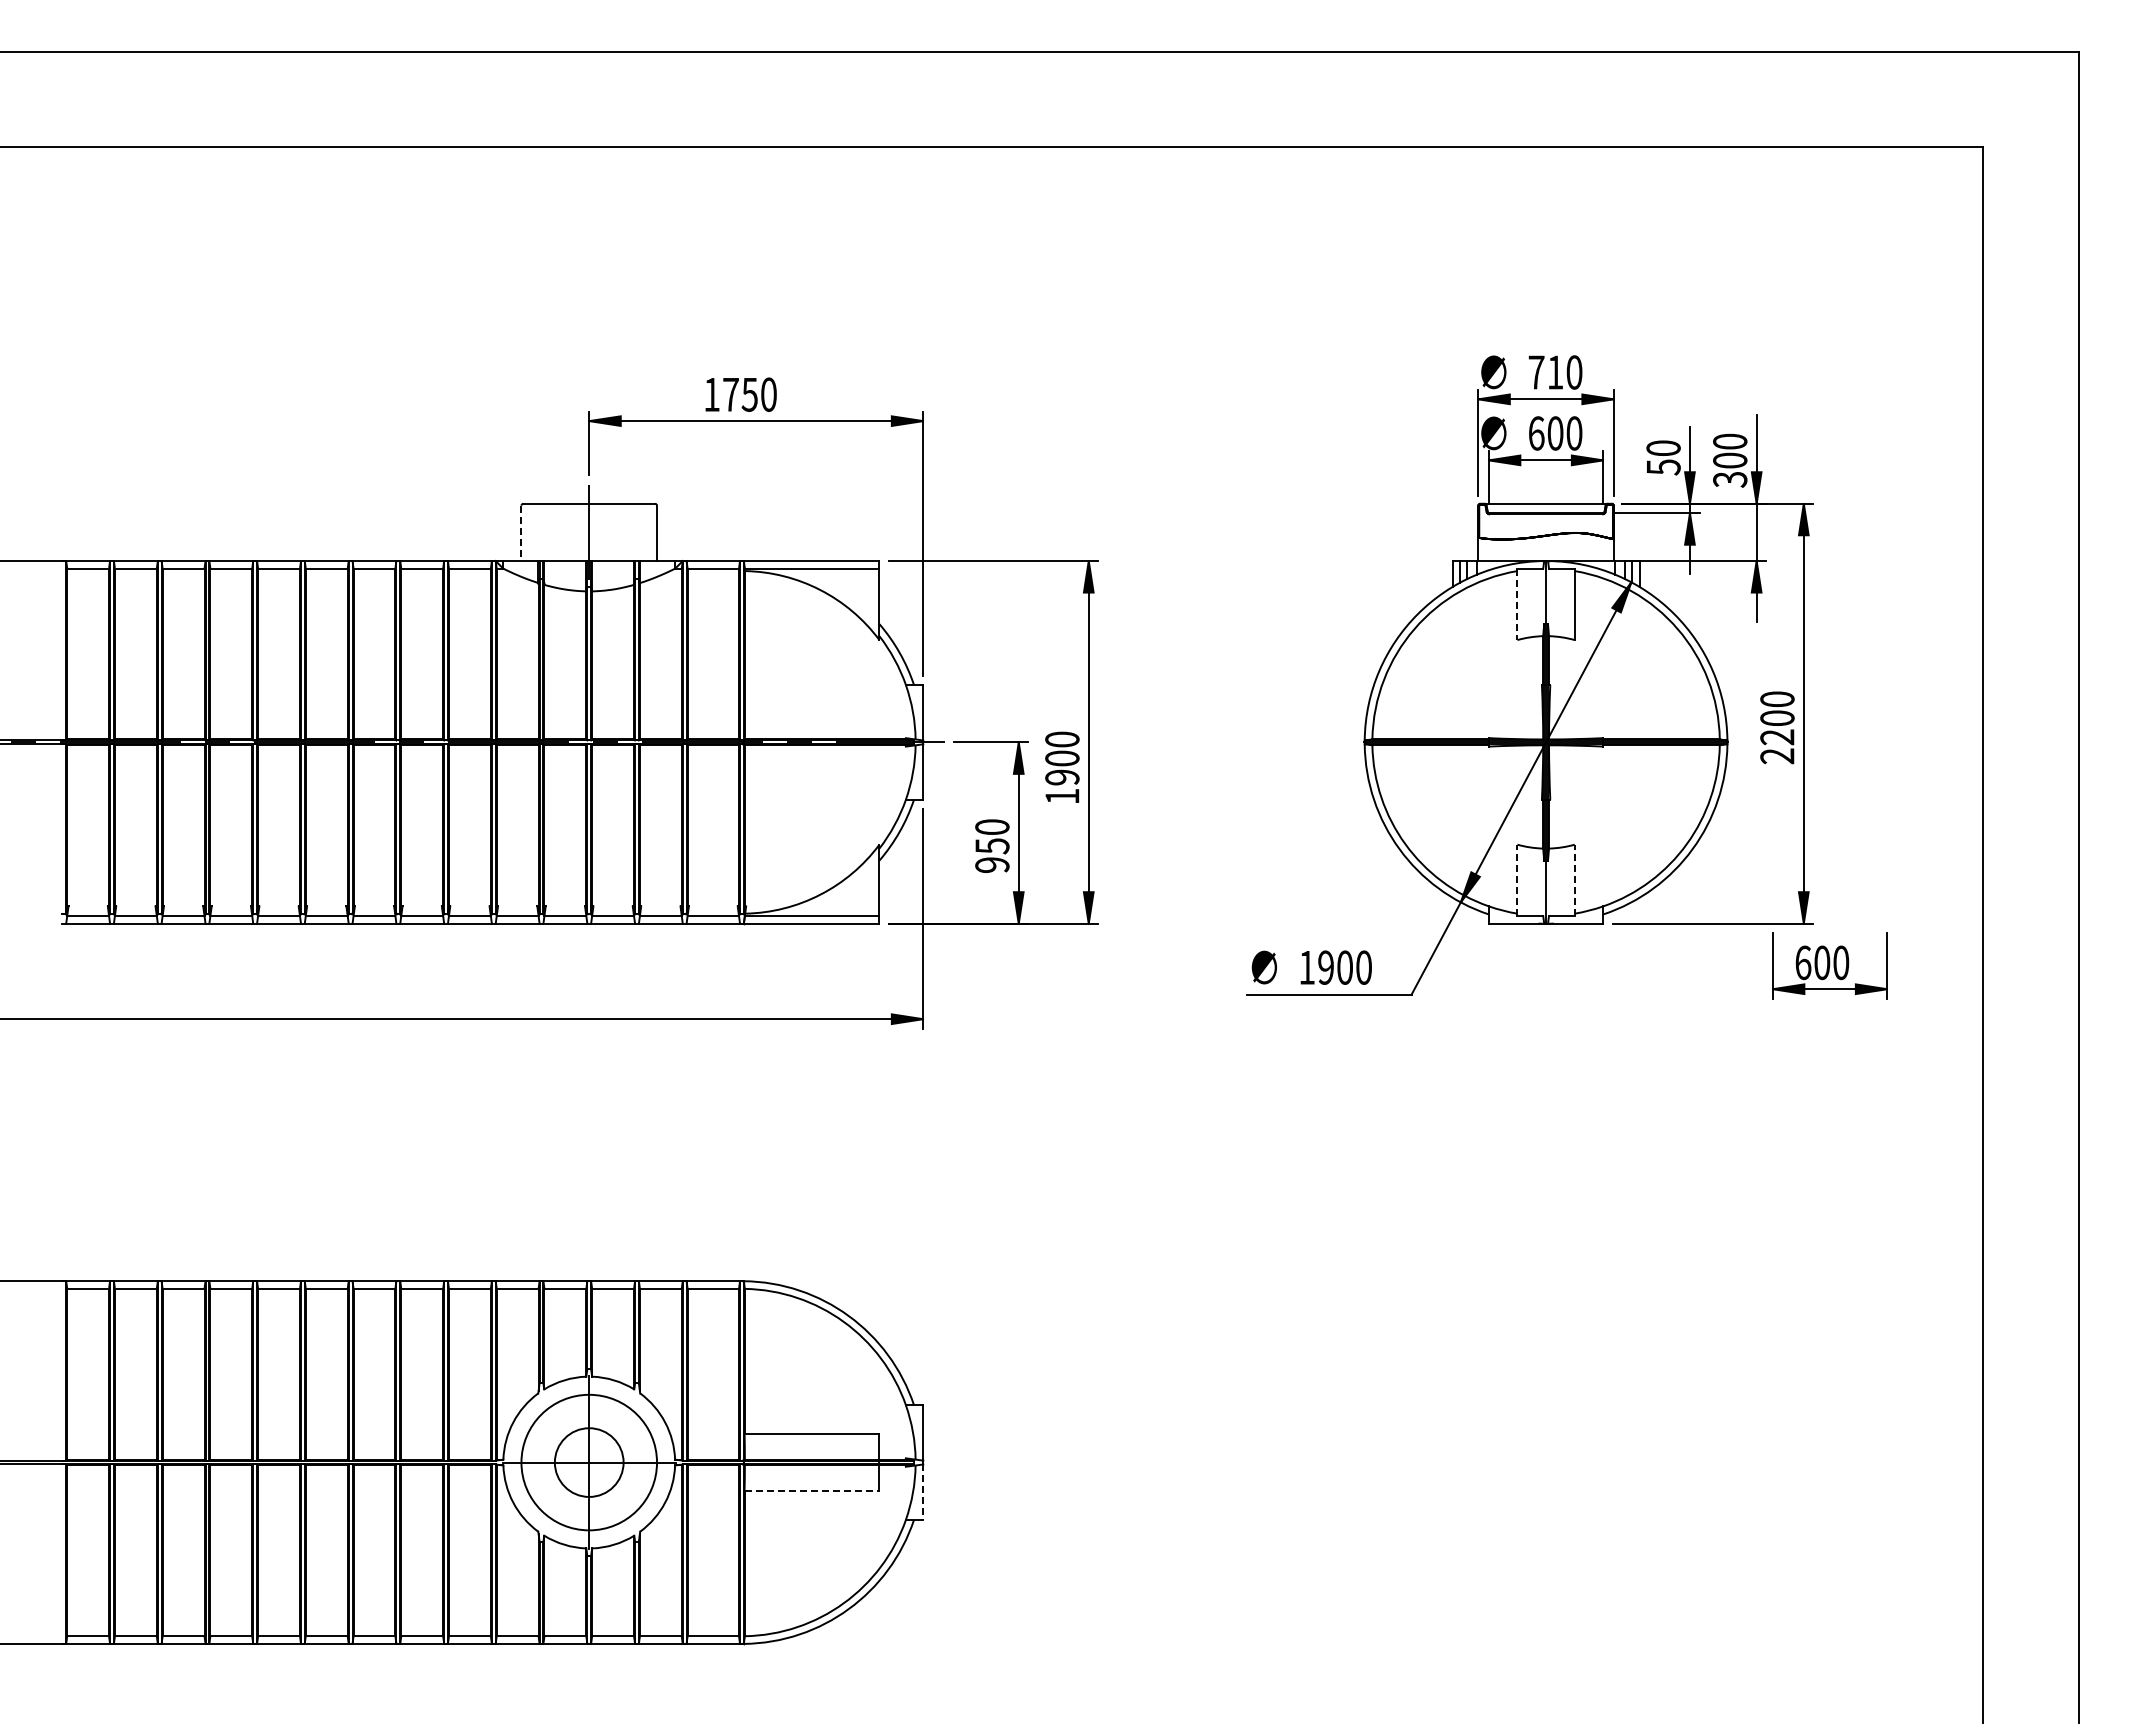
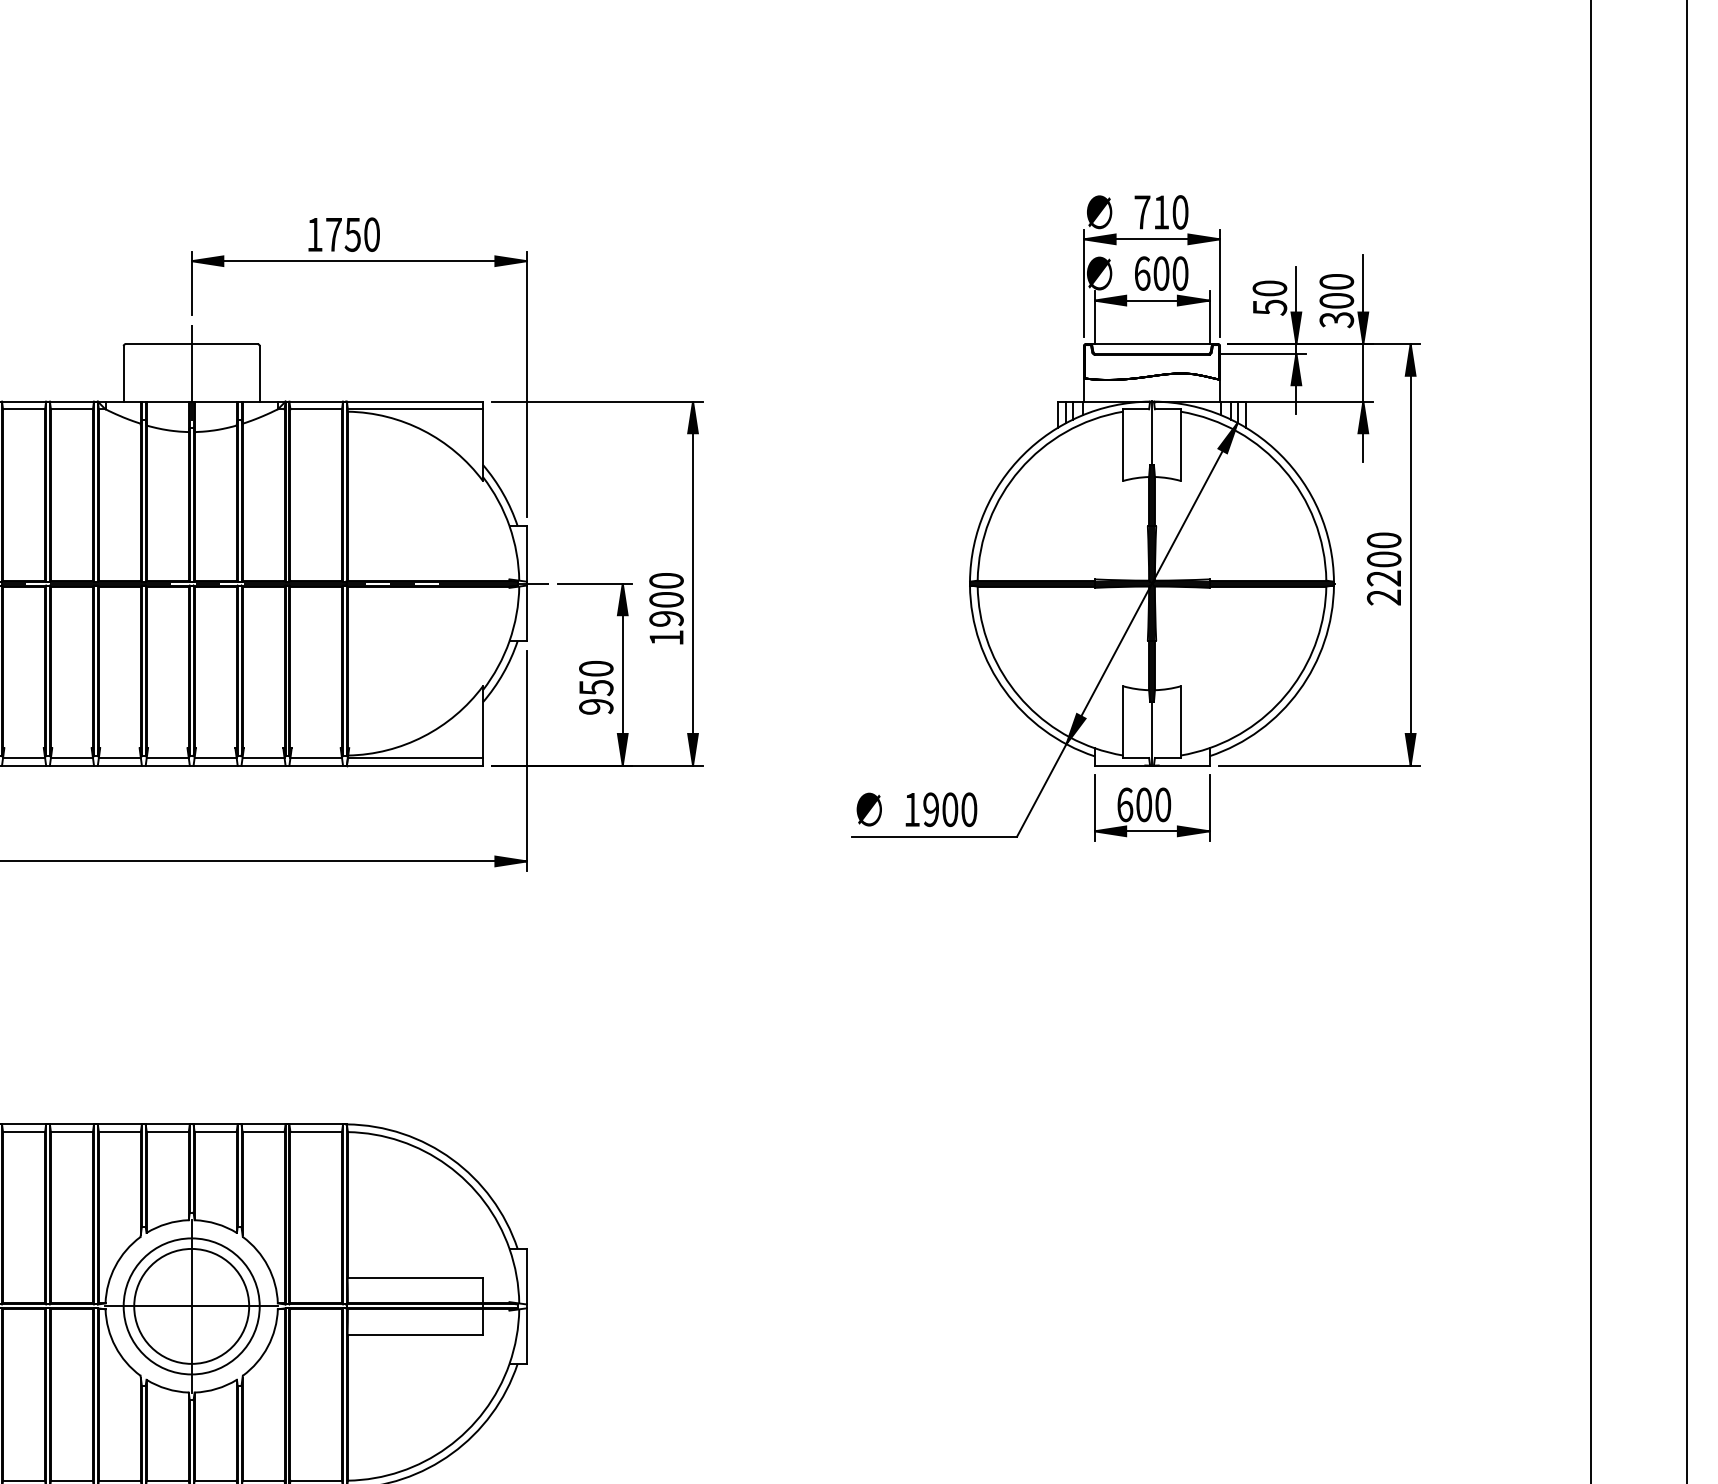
line: (521, 533) -> (123, 373), dashed -> solid
line: (1517, 604) -> (1123, 445), dashed -> solid
line: (1517, 880) -> (1123, 722), dashed -> solid
line: (1574, 880) -> (1180, 722), dashed -> solid
part: (1829, 965) -> (1151, 807), moved
circle: (588, 1462) -> (190, 1306), size x1.67
line: (812, 1491) -> (415, 1335), dashed -> solid
line: (923, 1492) -> (527, 1336), dashed -> solid

